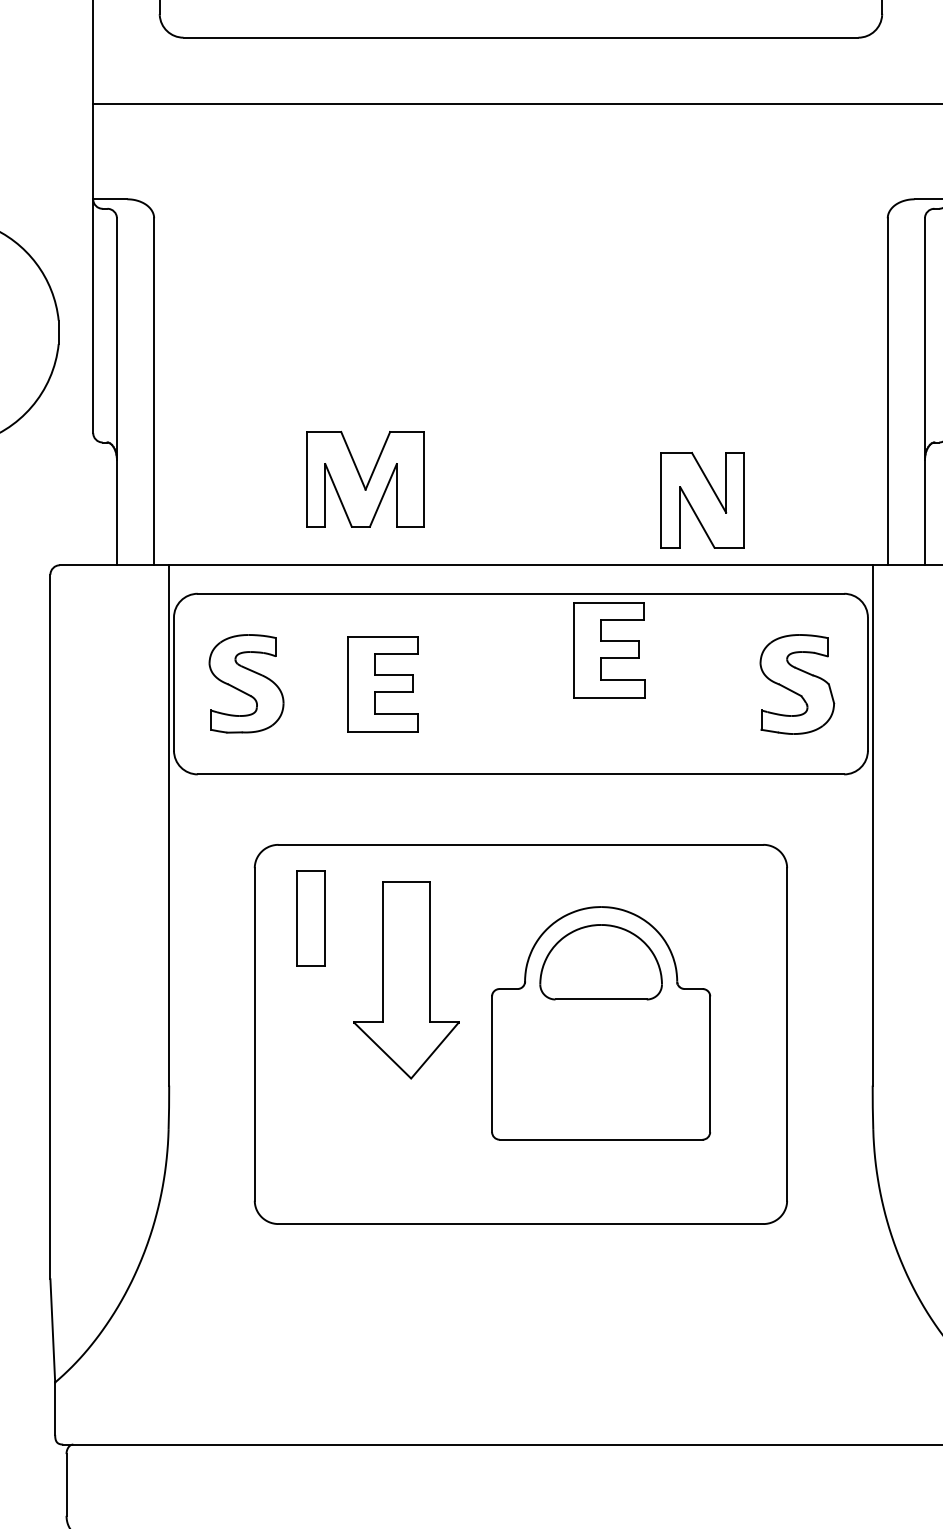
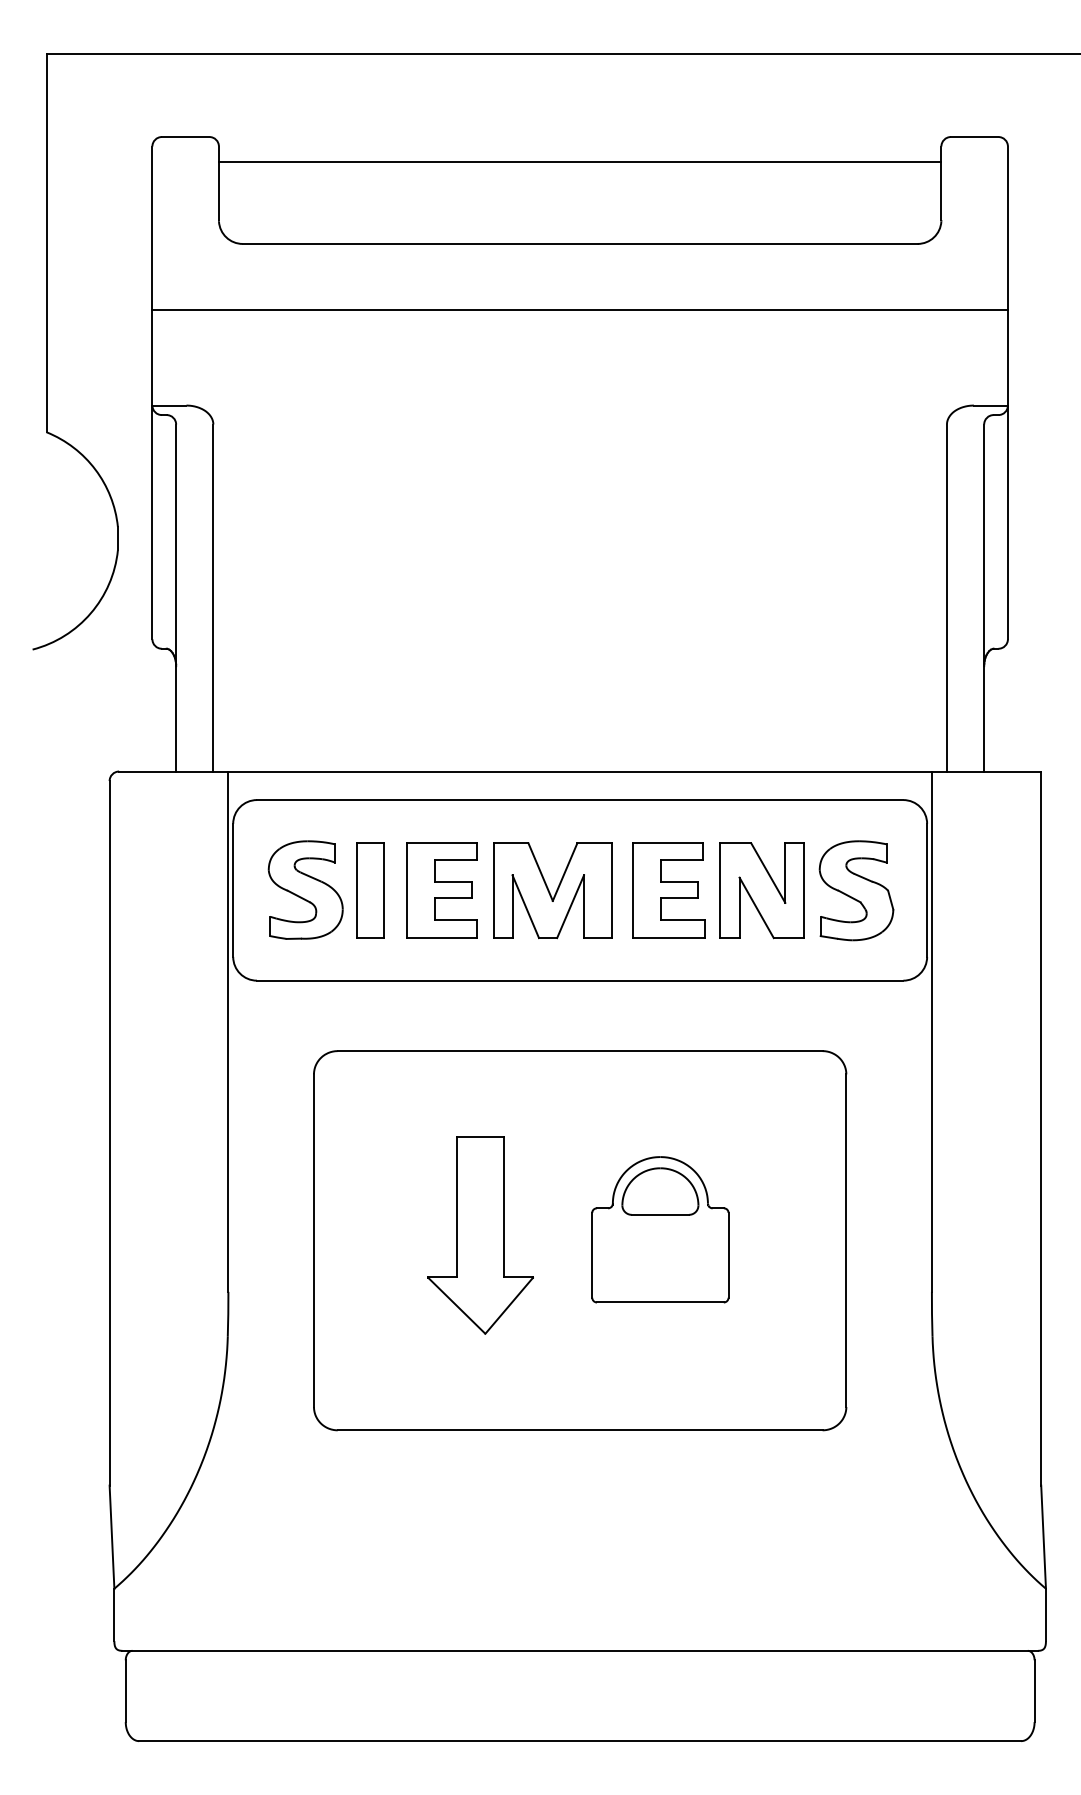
part: (365, 479) -> (552, 890), moved
part: (702, 500) -> (761, 890), moved
part: (609, 650) -> (668, 890), moved
part: (311, 918) -> (370, 890), moved
part: (406, 980) -> (480, 1235), moved
part: (601, 1023) -> (660, 1229), size x0.62

